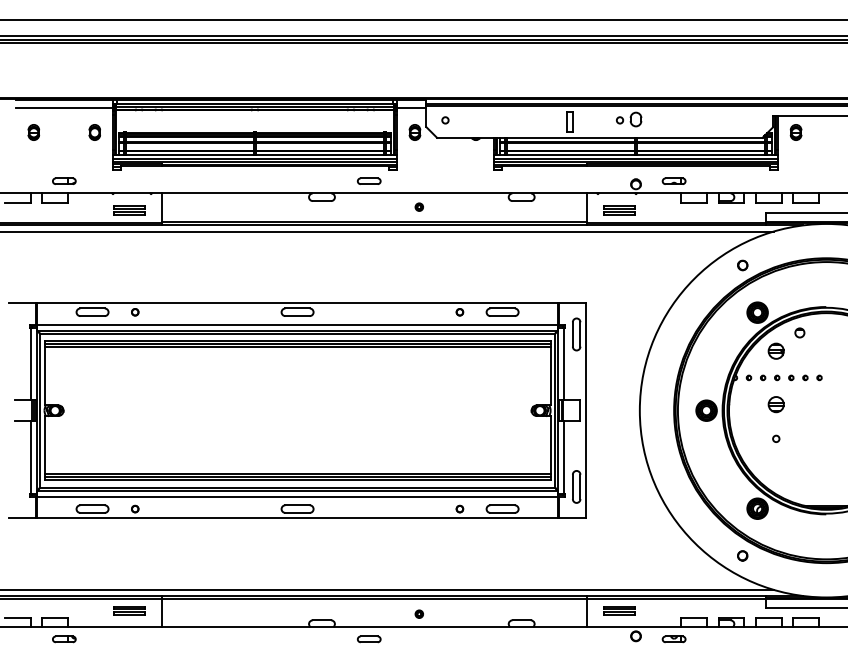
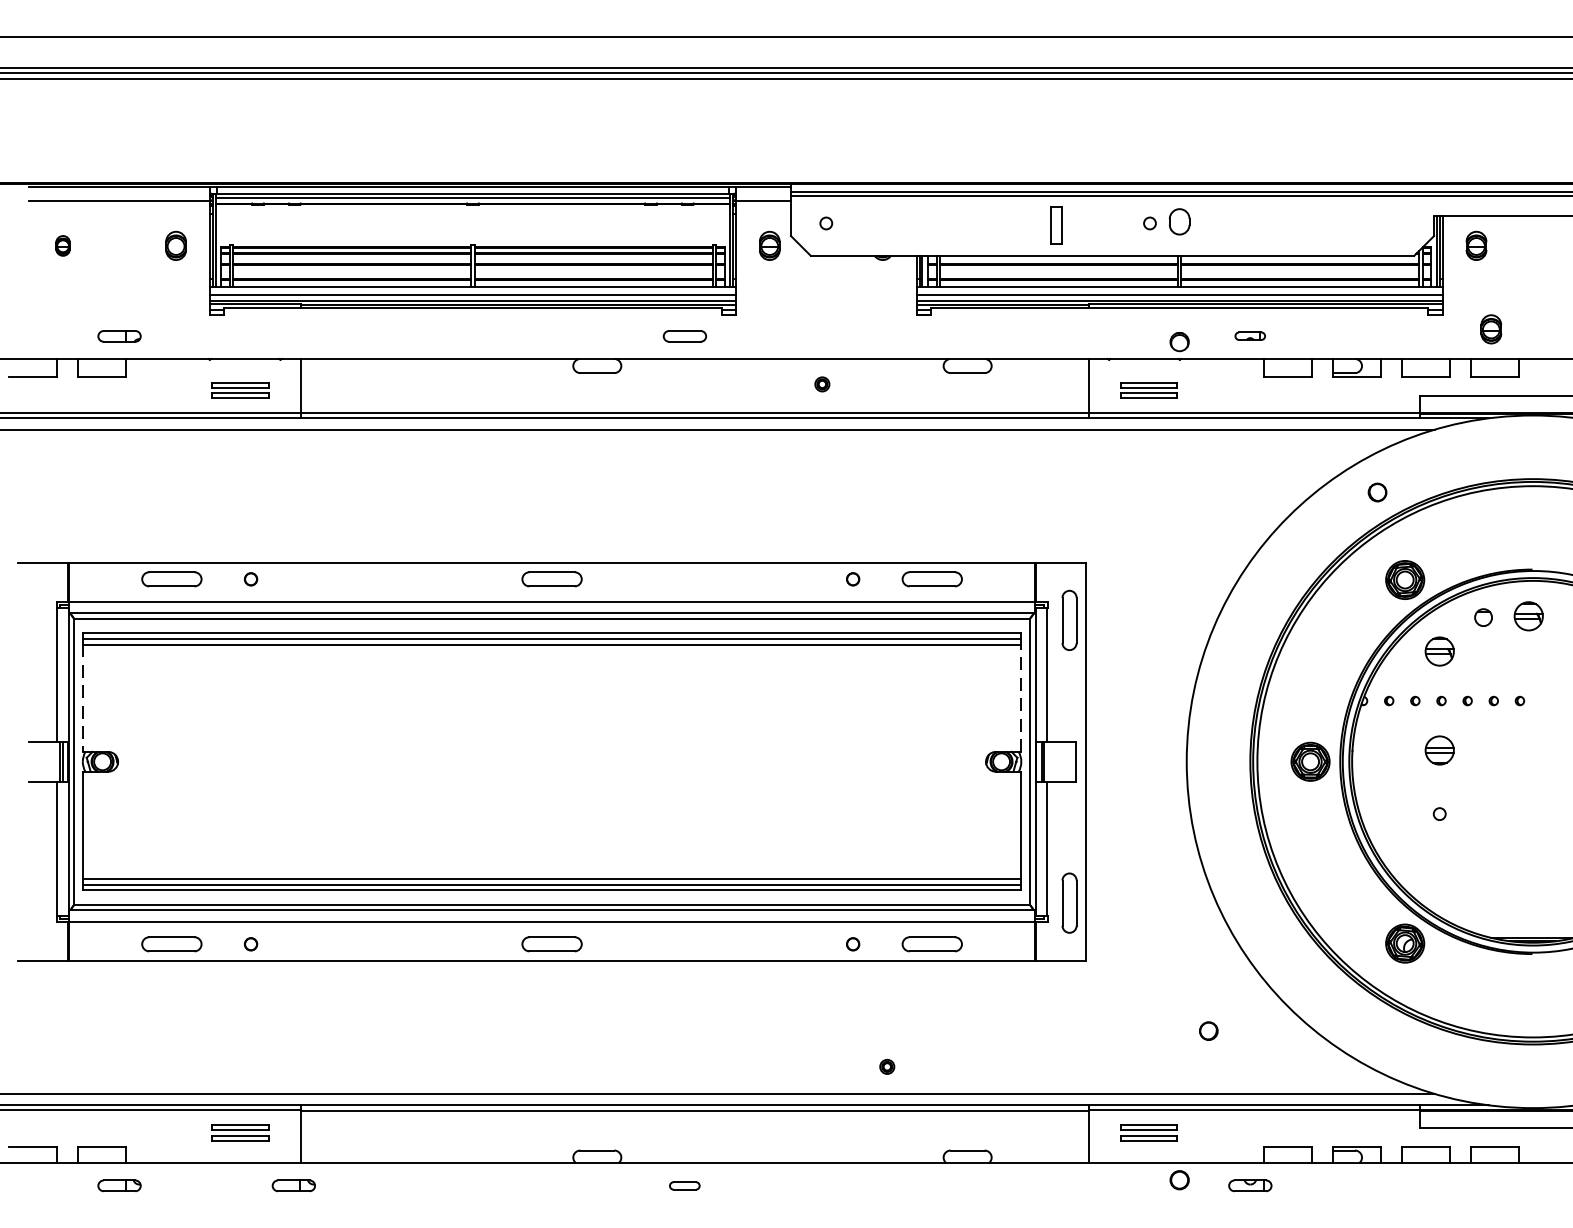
part: (33, 132) -> (62, 245), size x0.7
part: (803, 177) -> (1490, 329), added
part: (673, 180) -> (1249, 334), size x0.7
part: (418, 206) -> (820, 383), moved
part: (823, 331) -> (1527, 614), added
line: (44, 376) -> (82, 698), solid -> dashed
line: (550, 376) -> (1021, 698), solid -> dashed
part: (742, 555) -> (1208, 1030), moved
part: (418, 613) -> (885, 1065), moved
part: (158, 639) -> (294, 1186), added
part: (368, 639) -> (683, 1186), size x0.7

